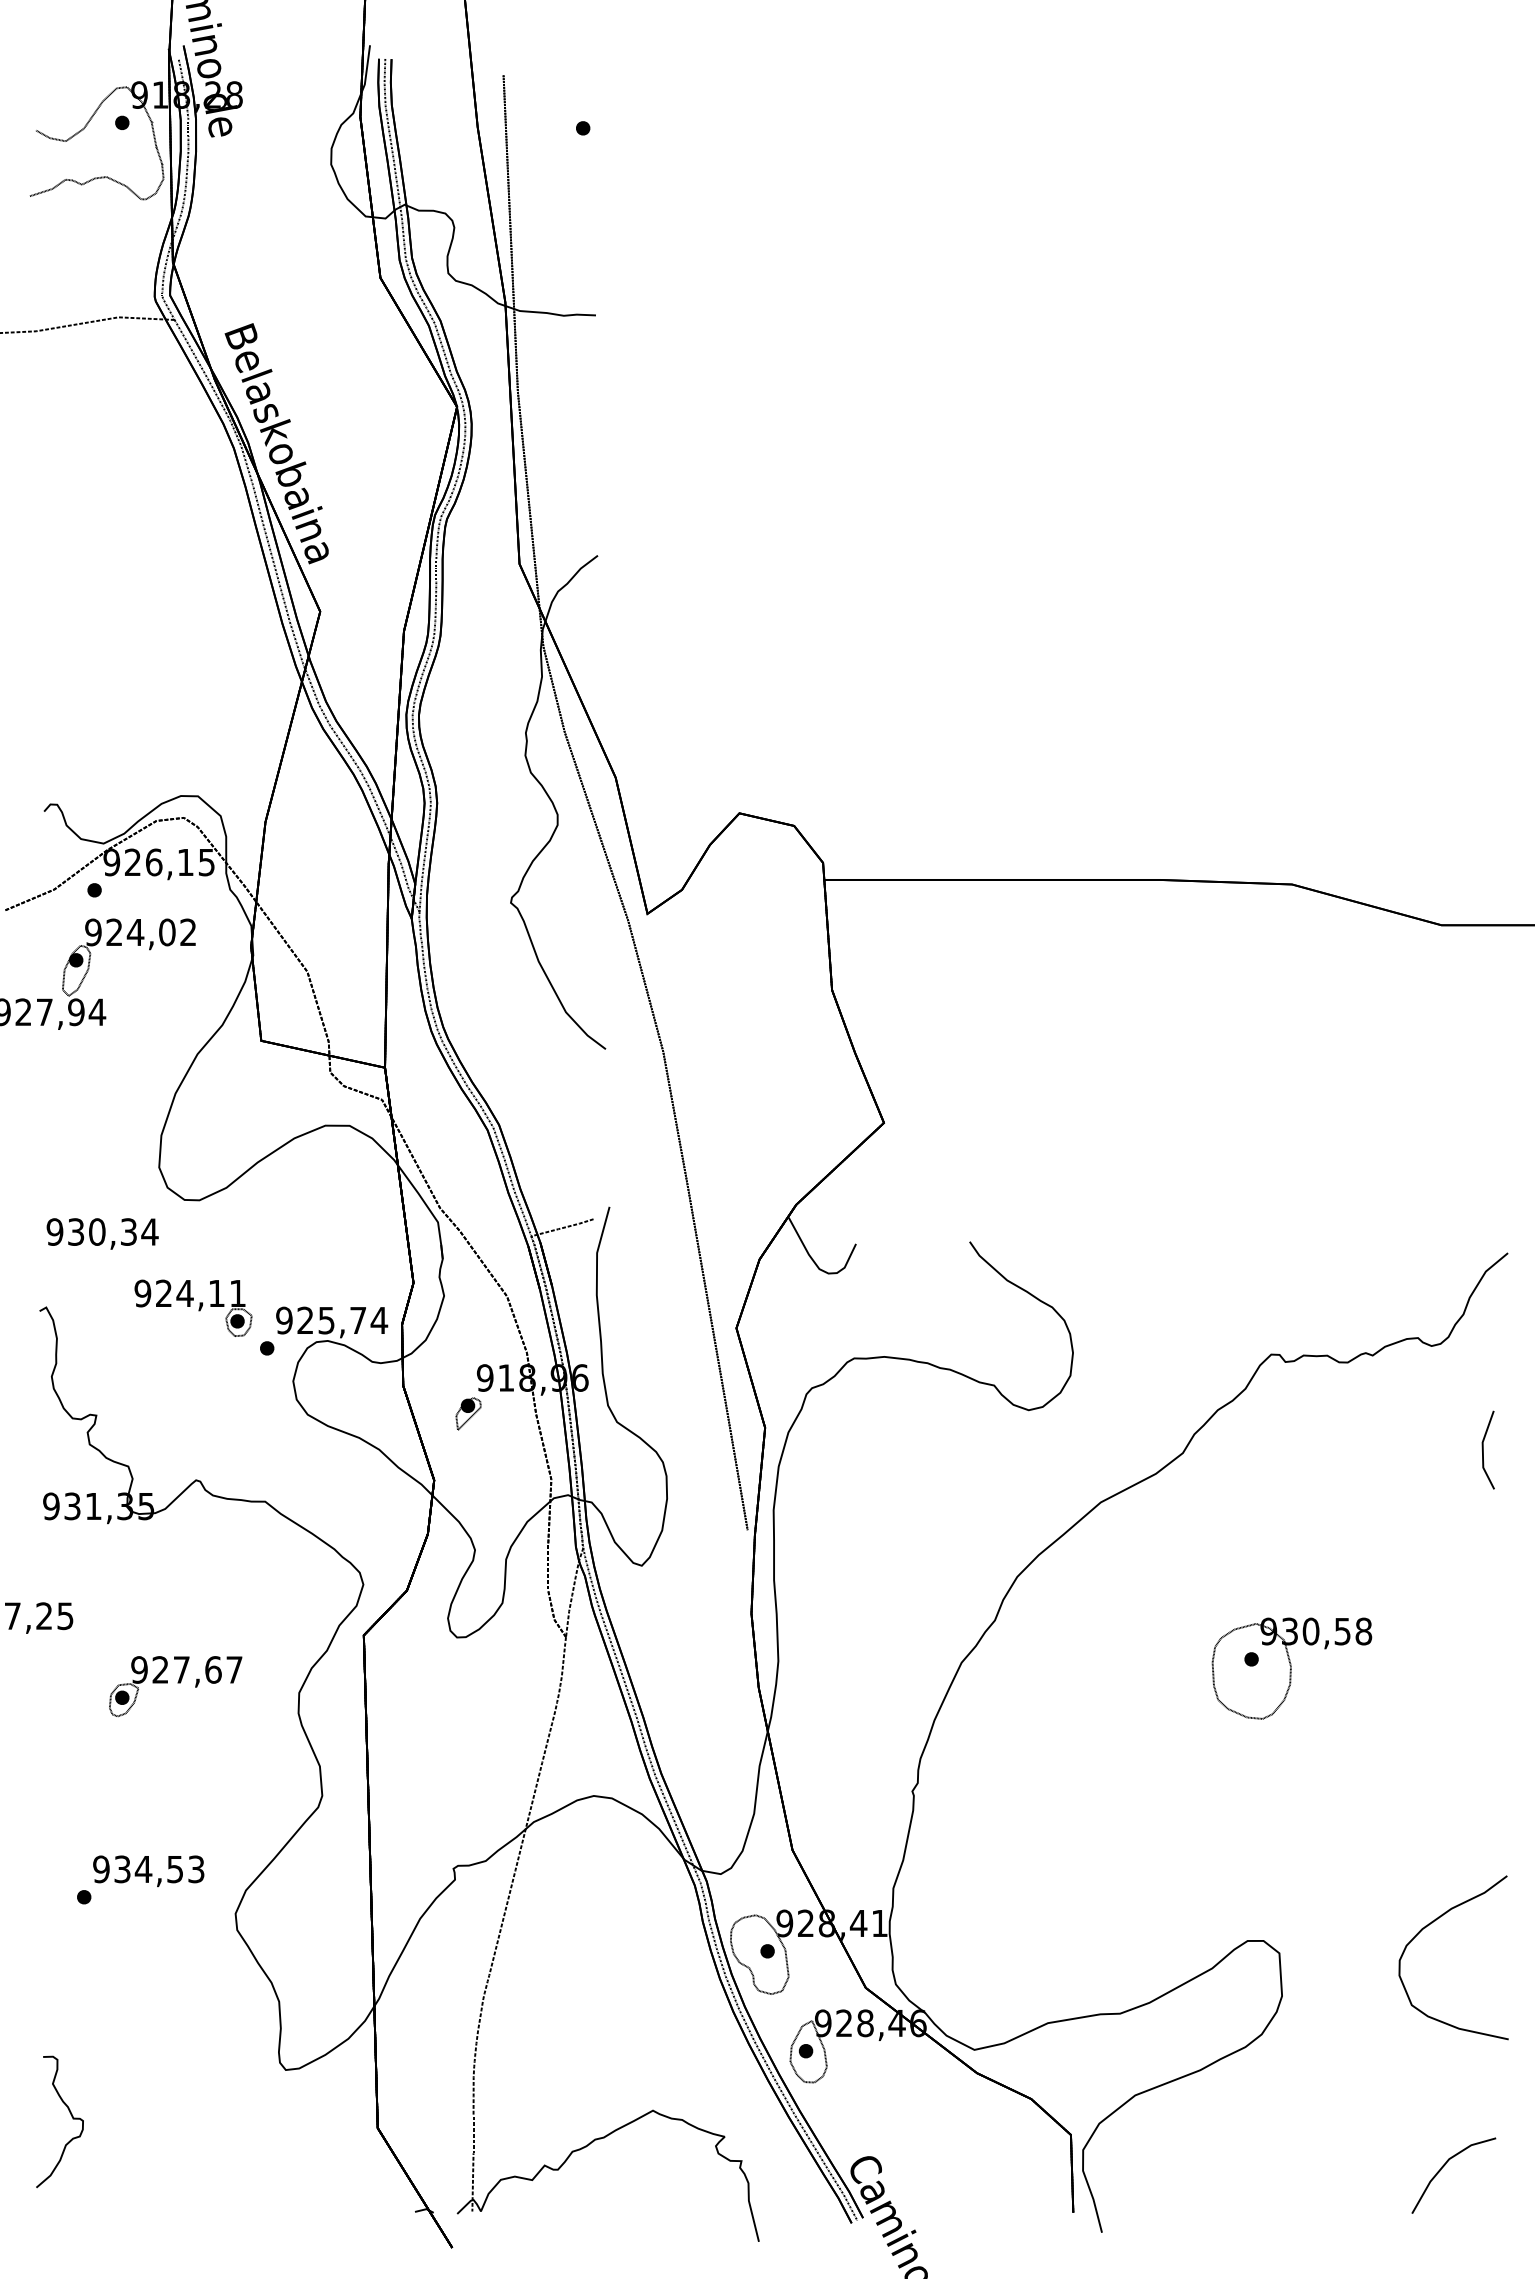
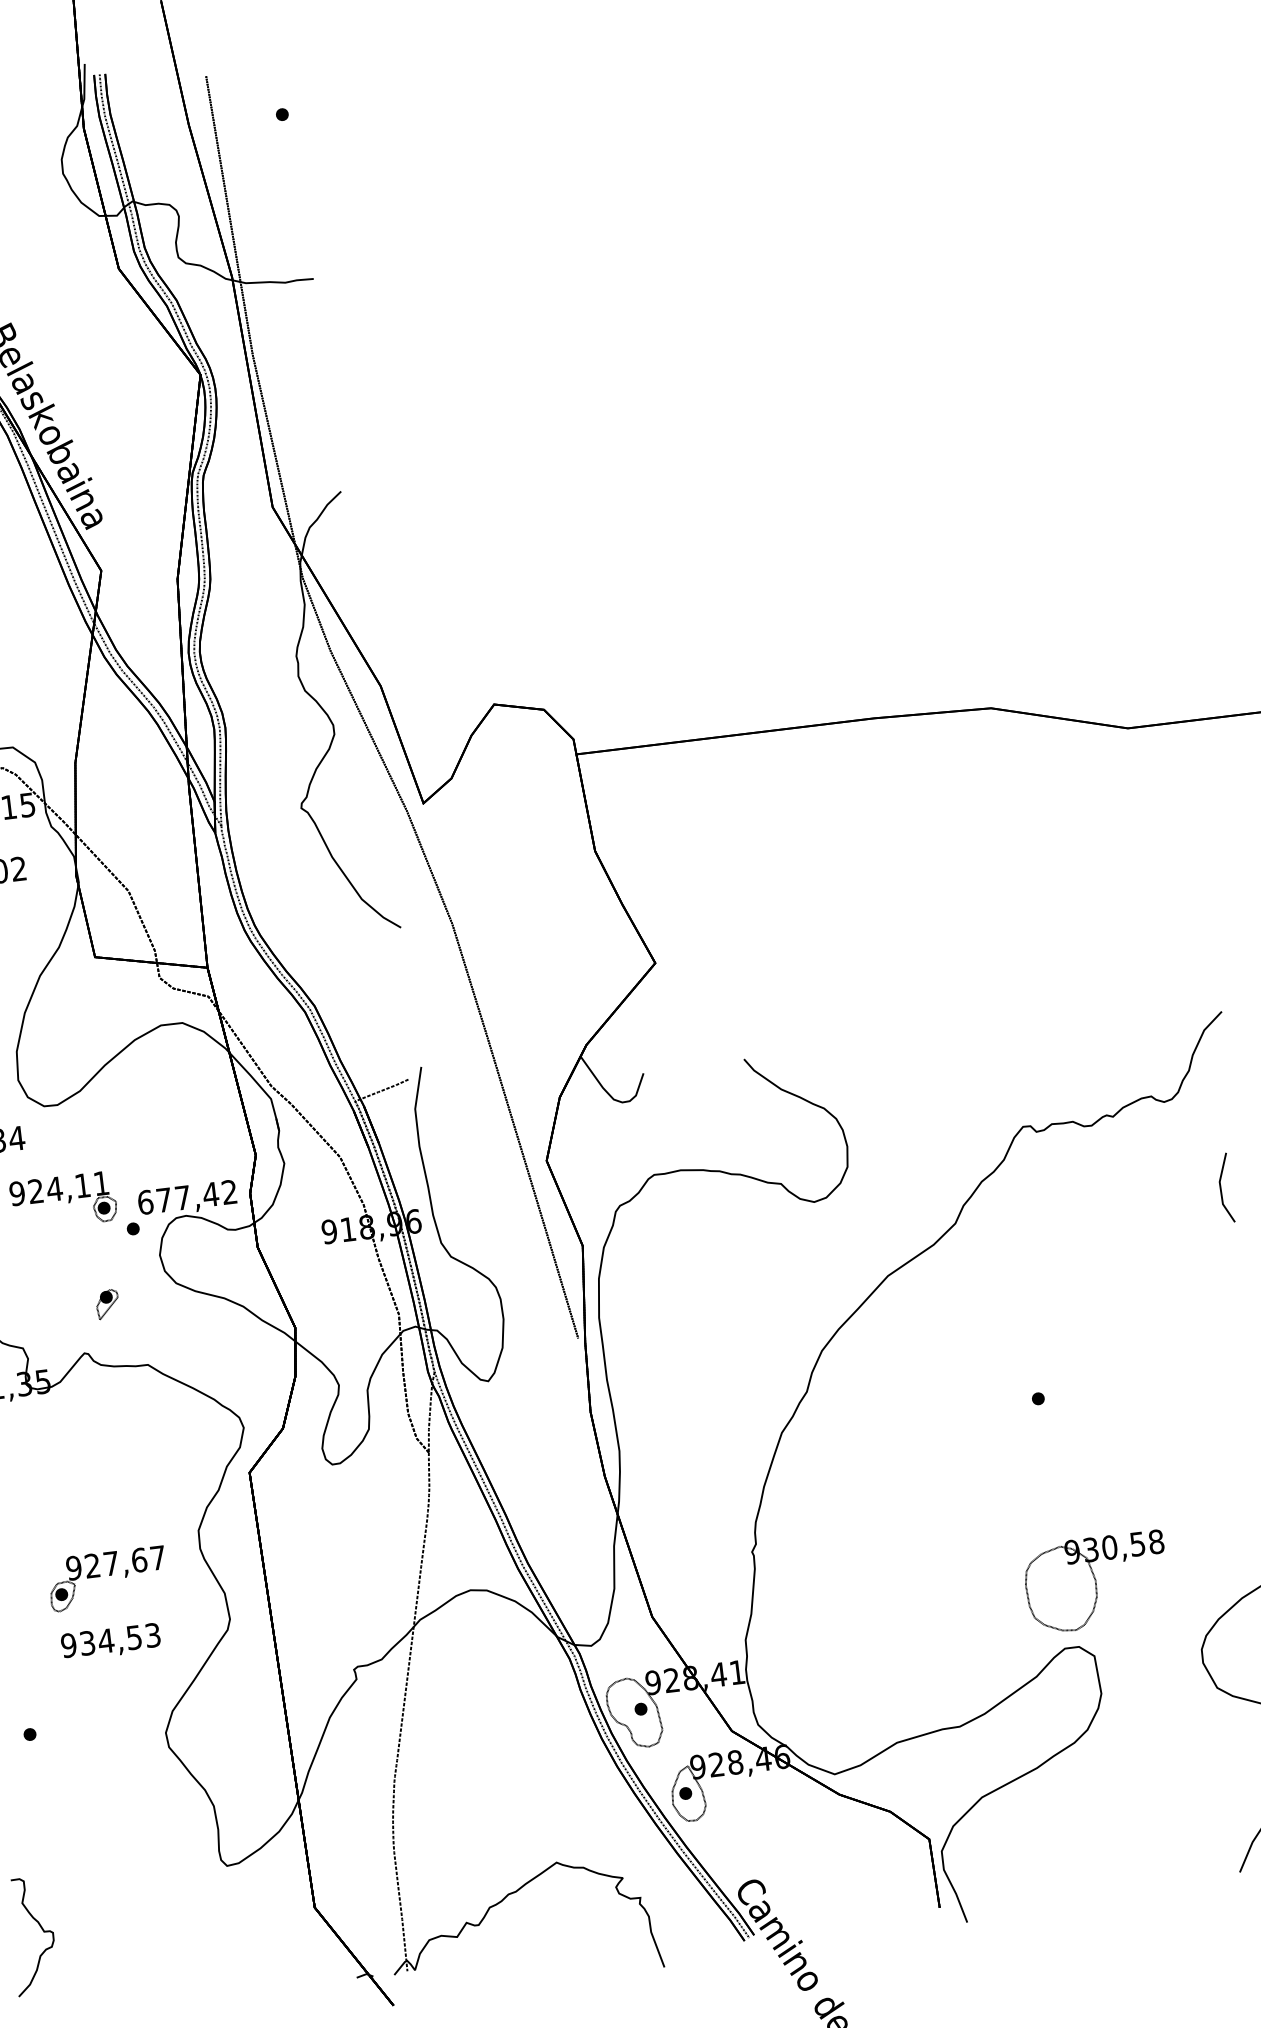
text: (332, 1320) -> (188, 1197), 925,74 -> 677,42
part: (468, 1413) -> (107, 1304), moved
part: (1291, 1668) -> (1096, 1582), moved
part: (175, 1686) -> (107, 1578), moved
text: (148, 1871) -> (110, 1642), moved

